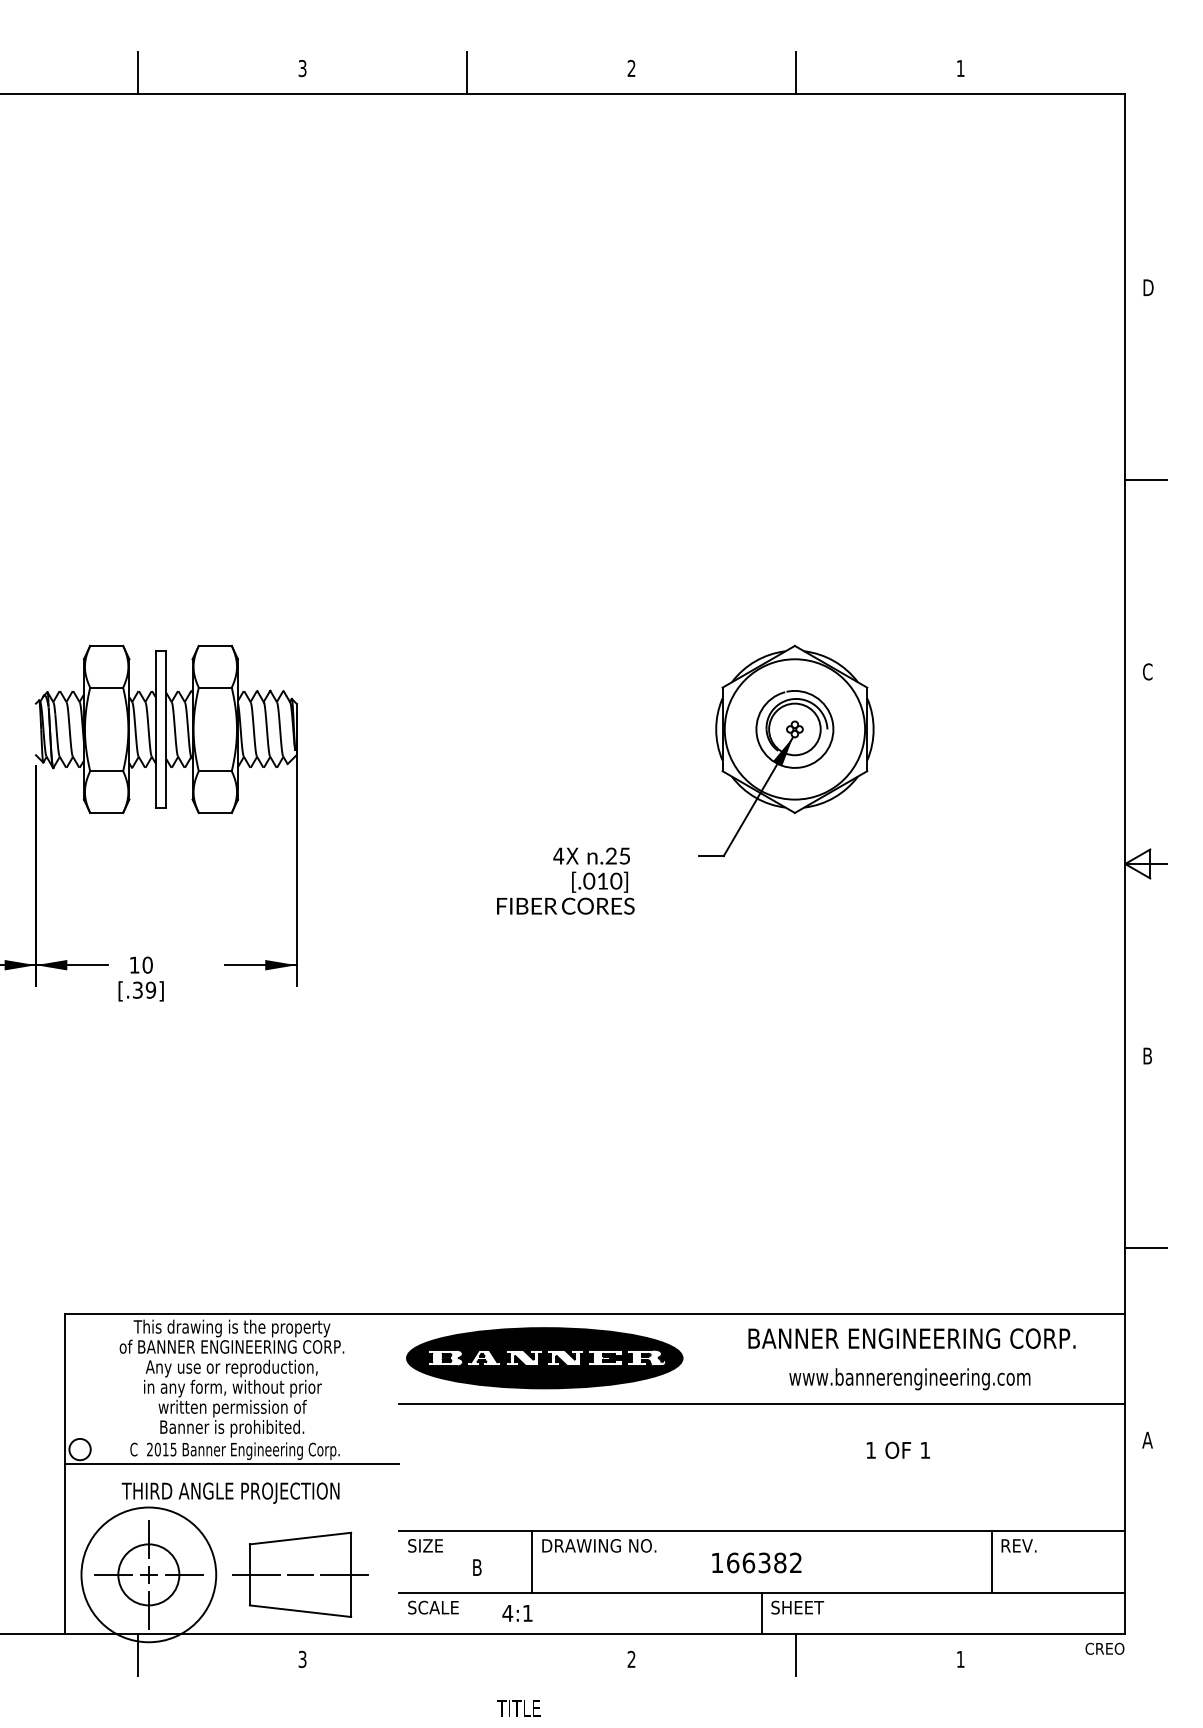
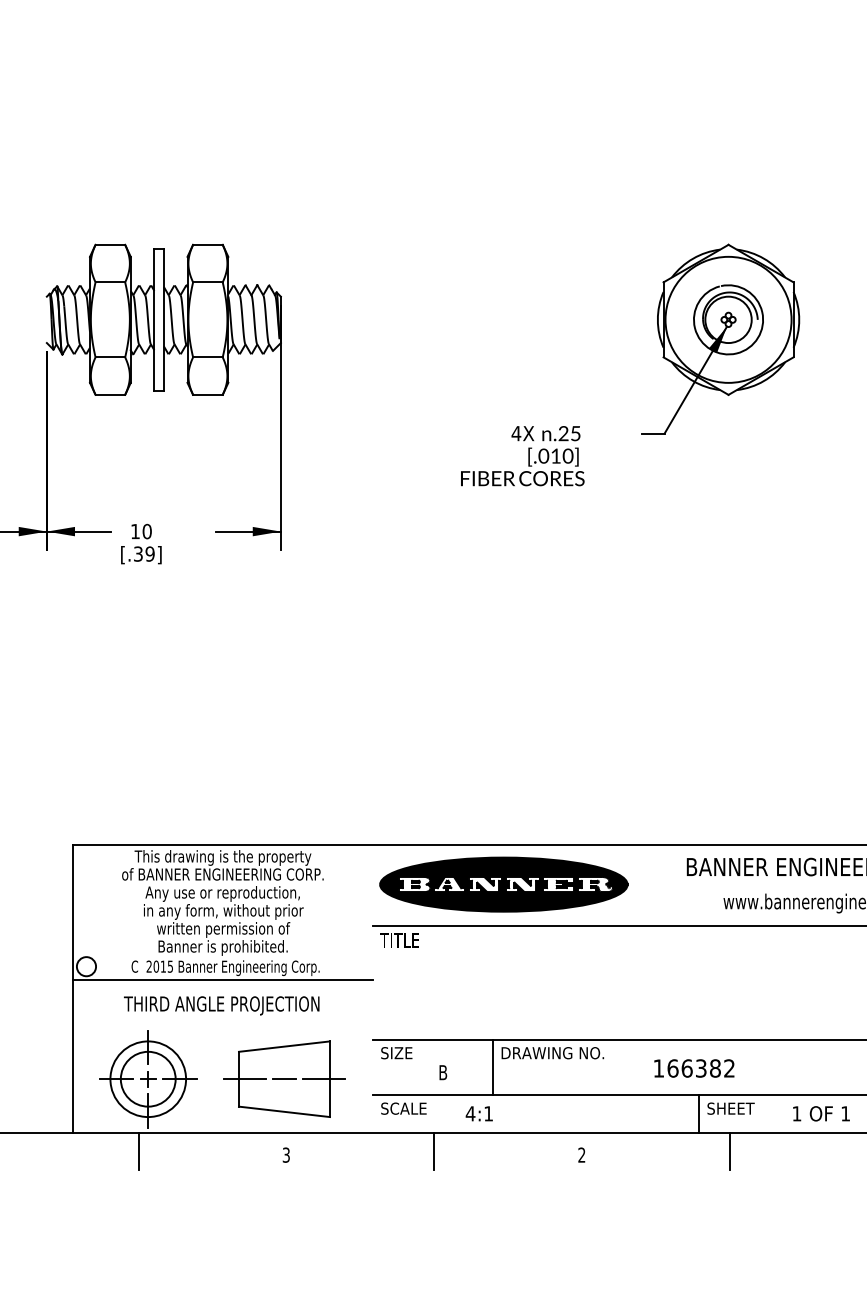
text: (897, 1449) -> (820, 1113), moved
circle: (148, 1574) -> (147, 1078), size x0.62
line: (467, 1655) -> (434, 1151), added
text: (518, 1708) -> (399, 940), moved

